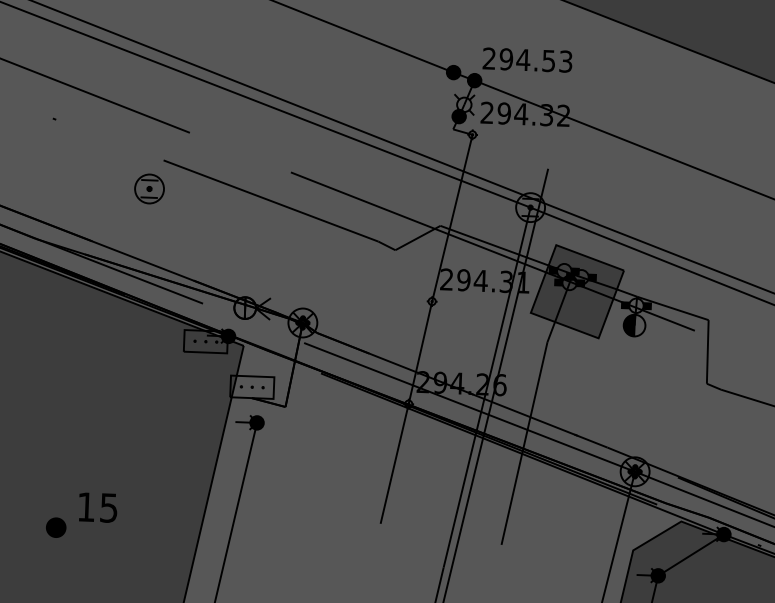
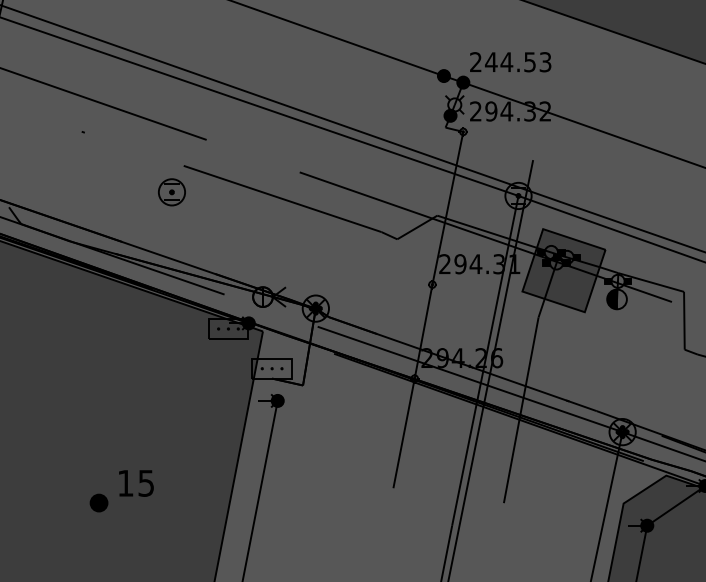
text: (506, 59) -> (491, 62), 294.53 -> 244.53

